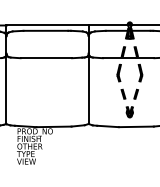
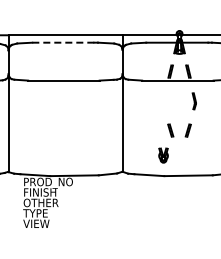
line: (45, 30) -> (62, 42), solid -> dashed
part: (118, 73) -> (164, 101), removed
part: (140, 73) -> (194, 101), size x0.7
part: (129, 112) -> (163, 155), moved

